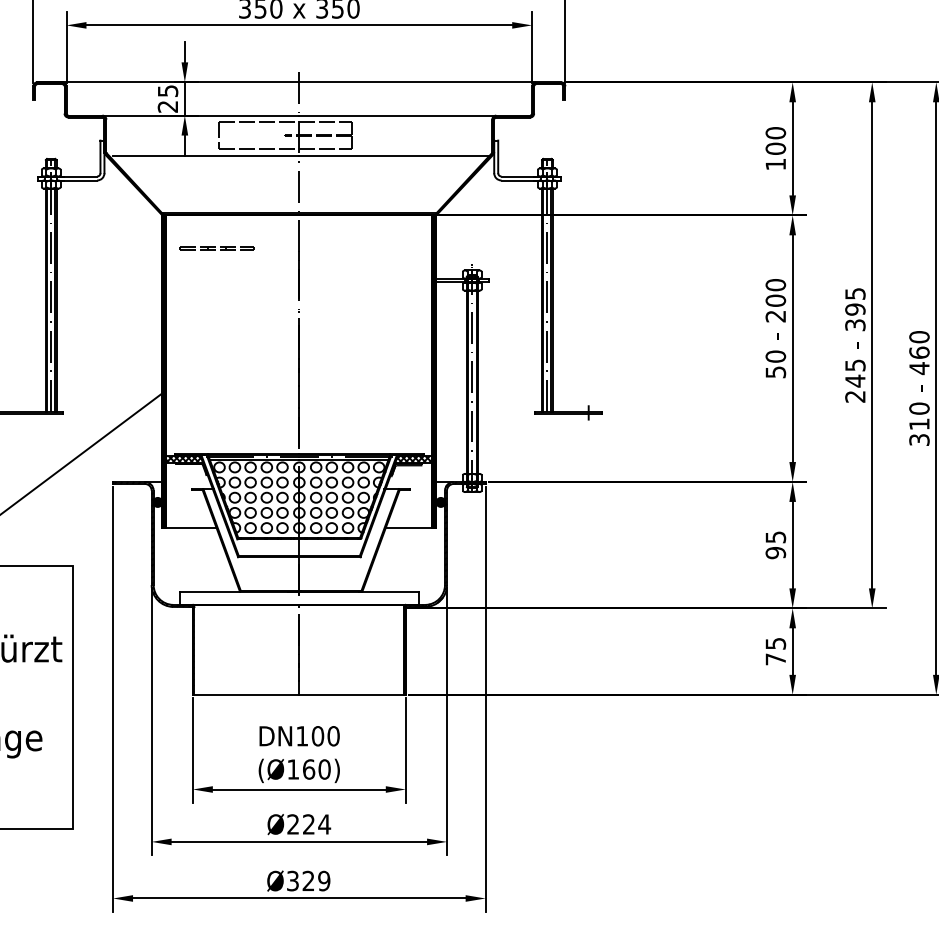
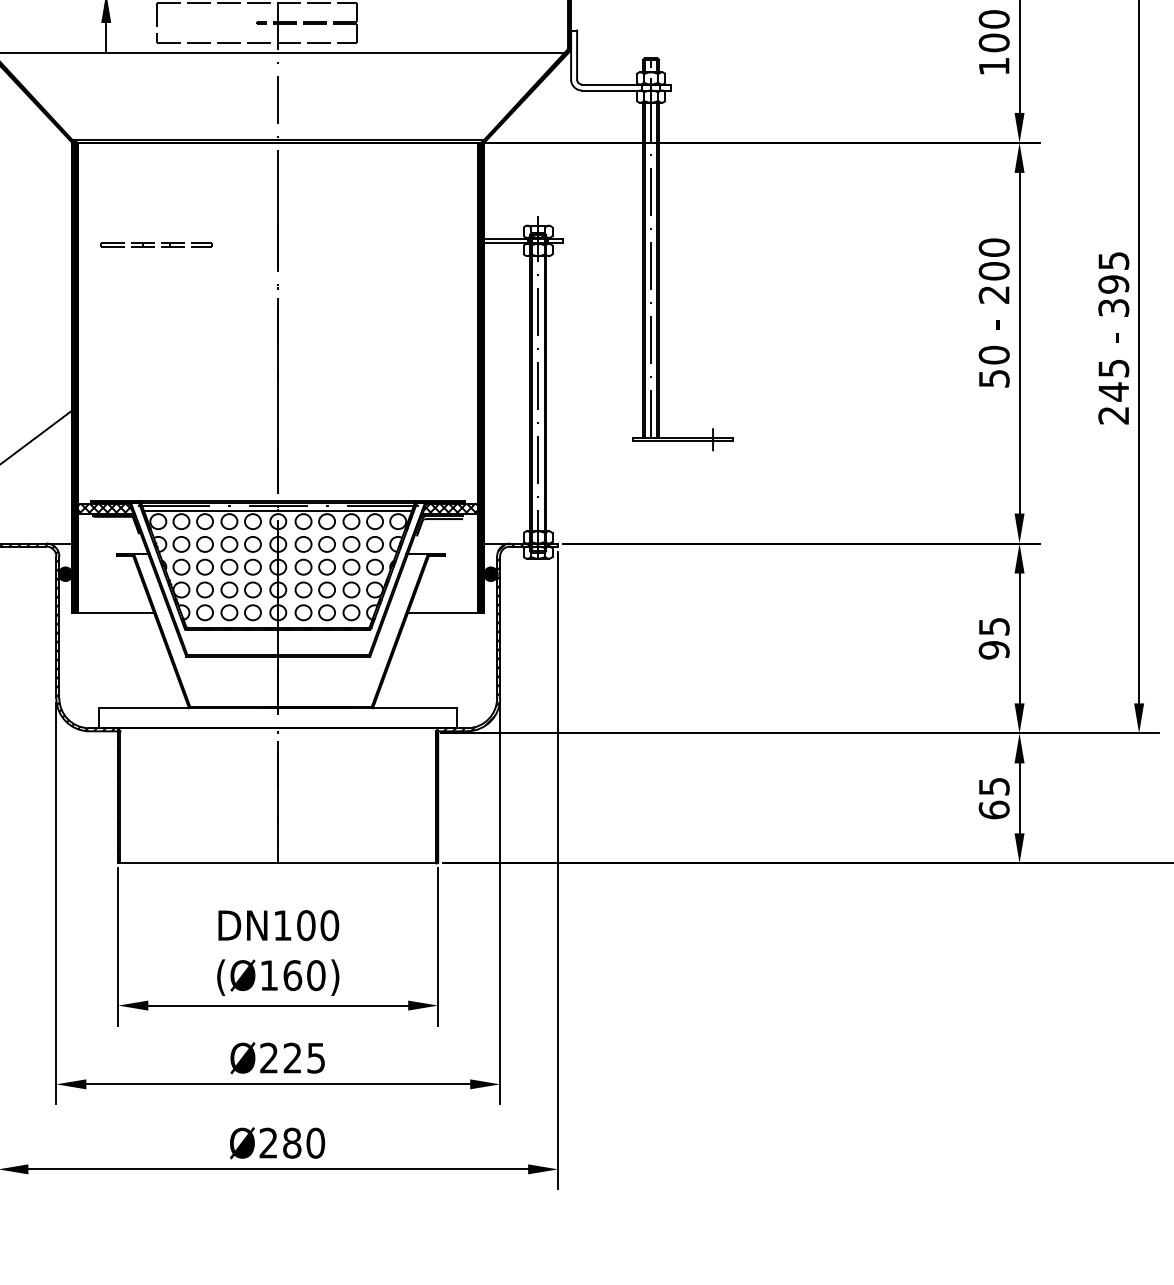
line: (215, 247) -> (153, 243), moved
text: (775, 659) -> (993, 810), 75 -> 65
text: (324, 824) -> (316, 1058), Ø224 -> Ø225
text: (308, 880) -> (292, 1142), Ø329 -> Ø280

